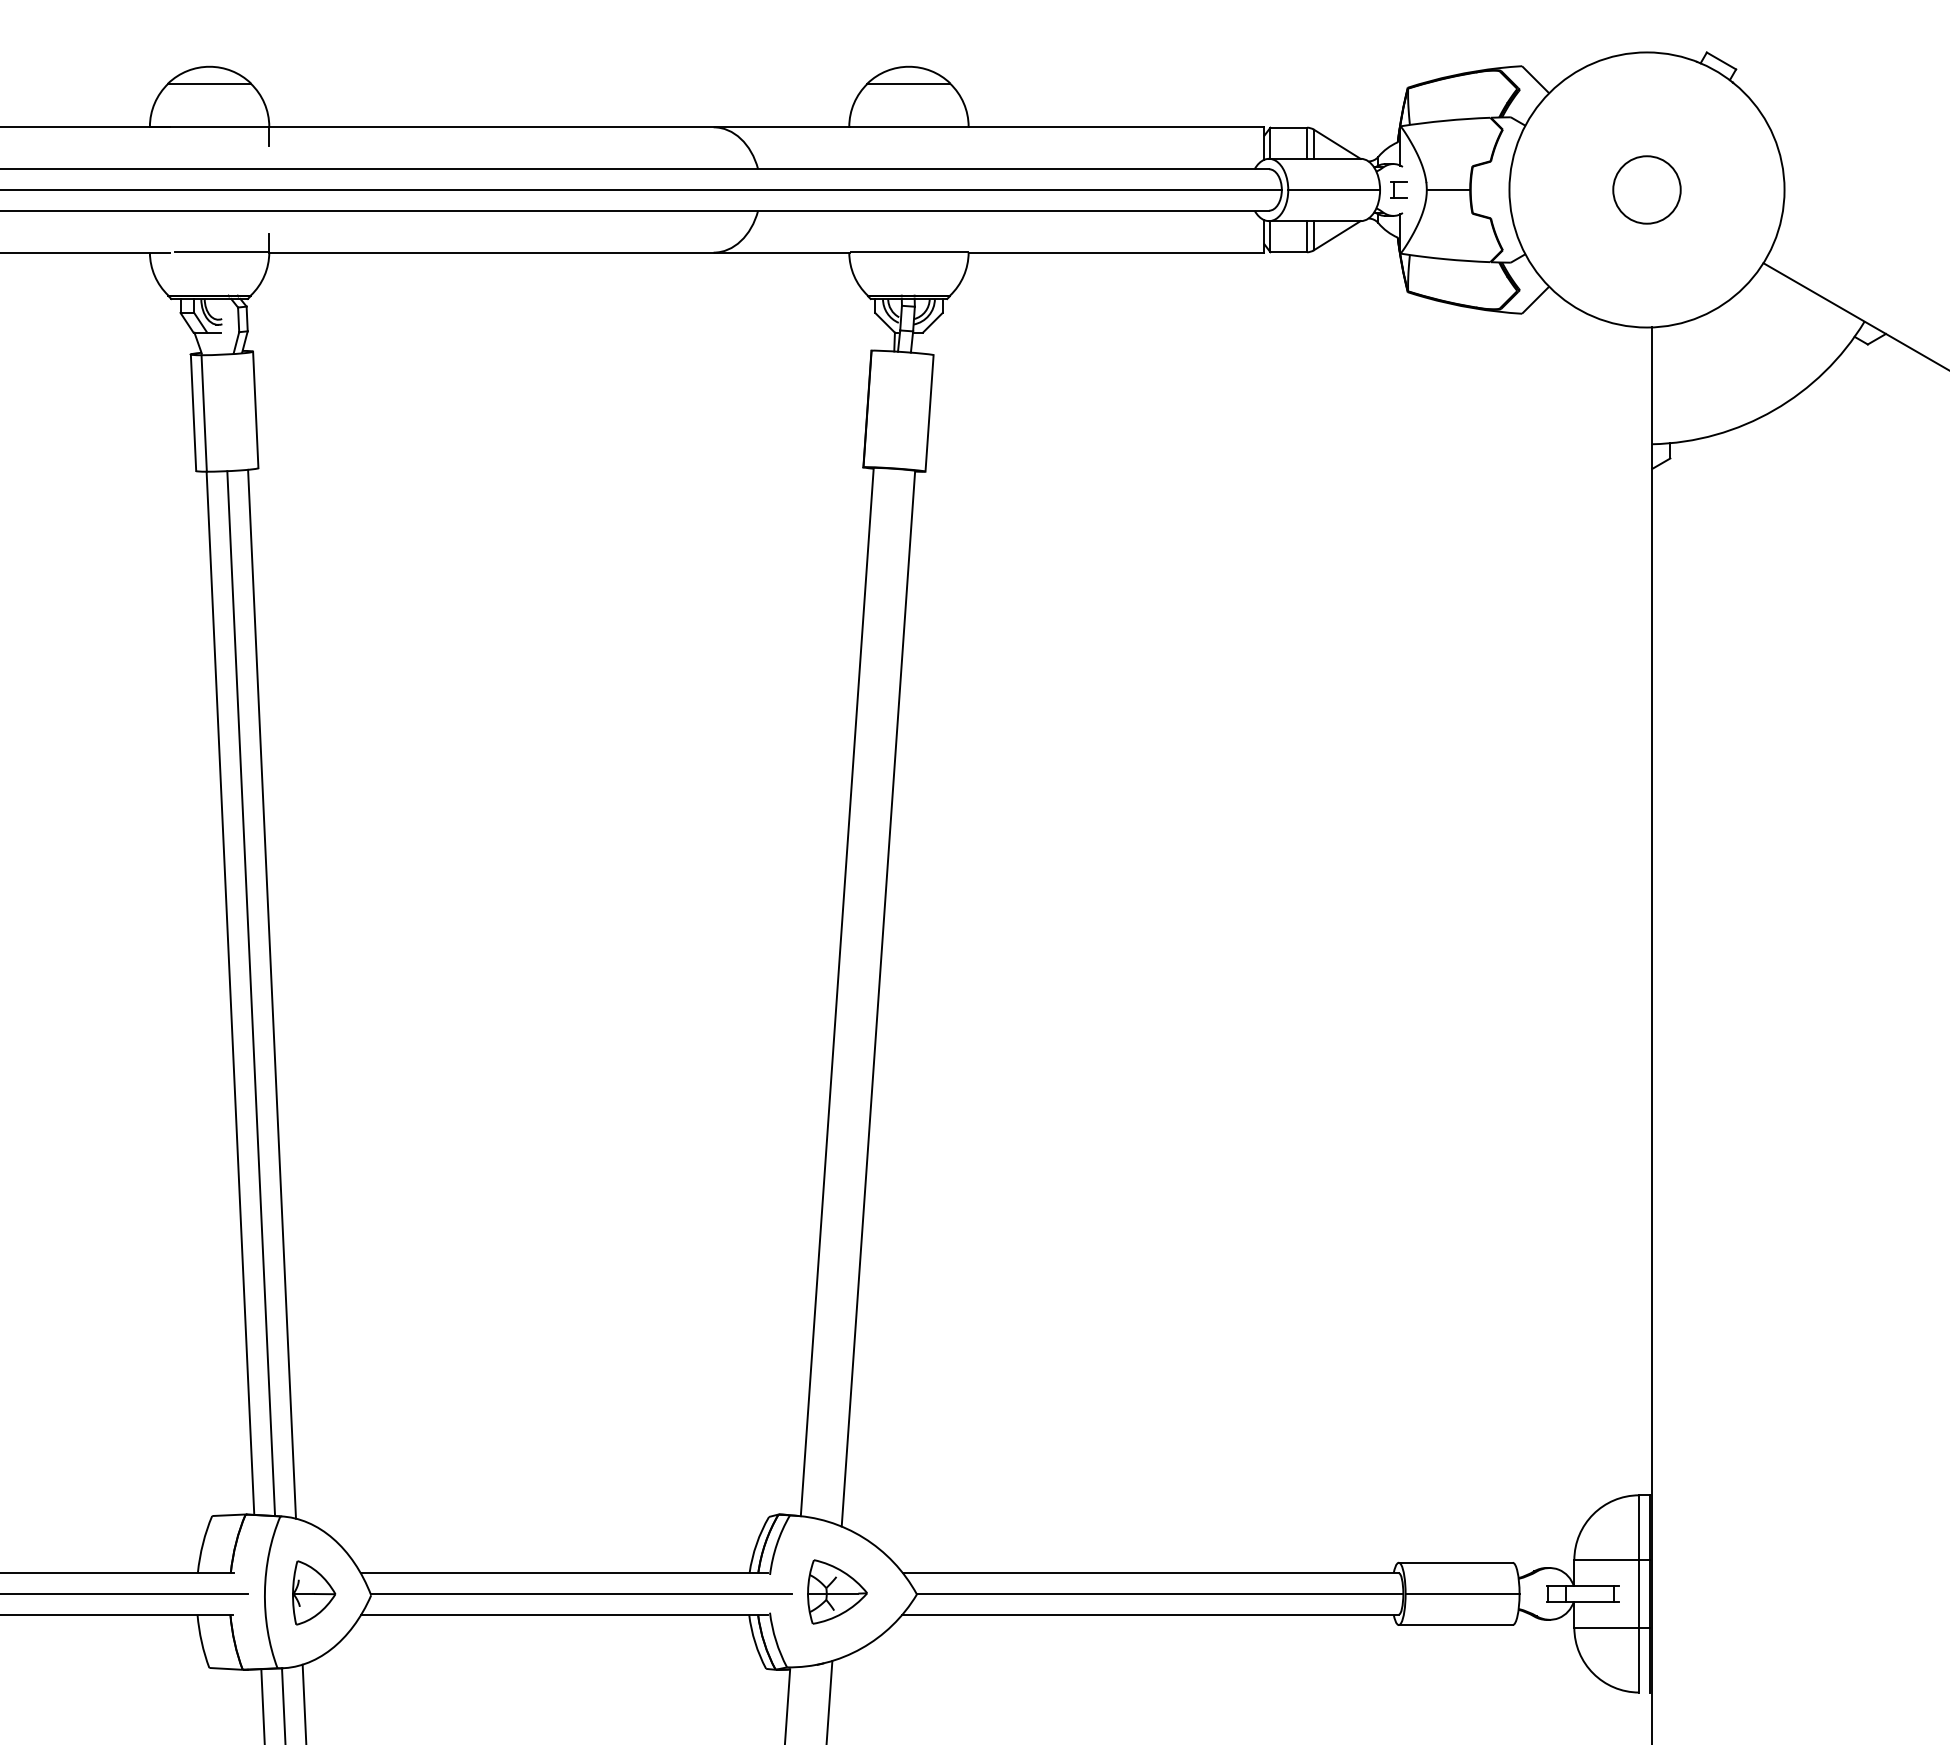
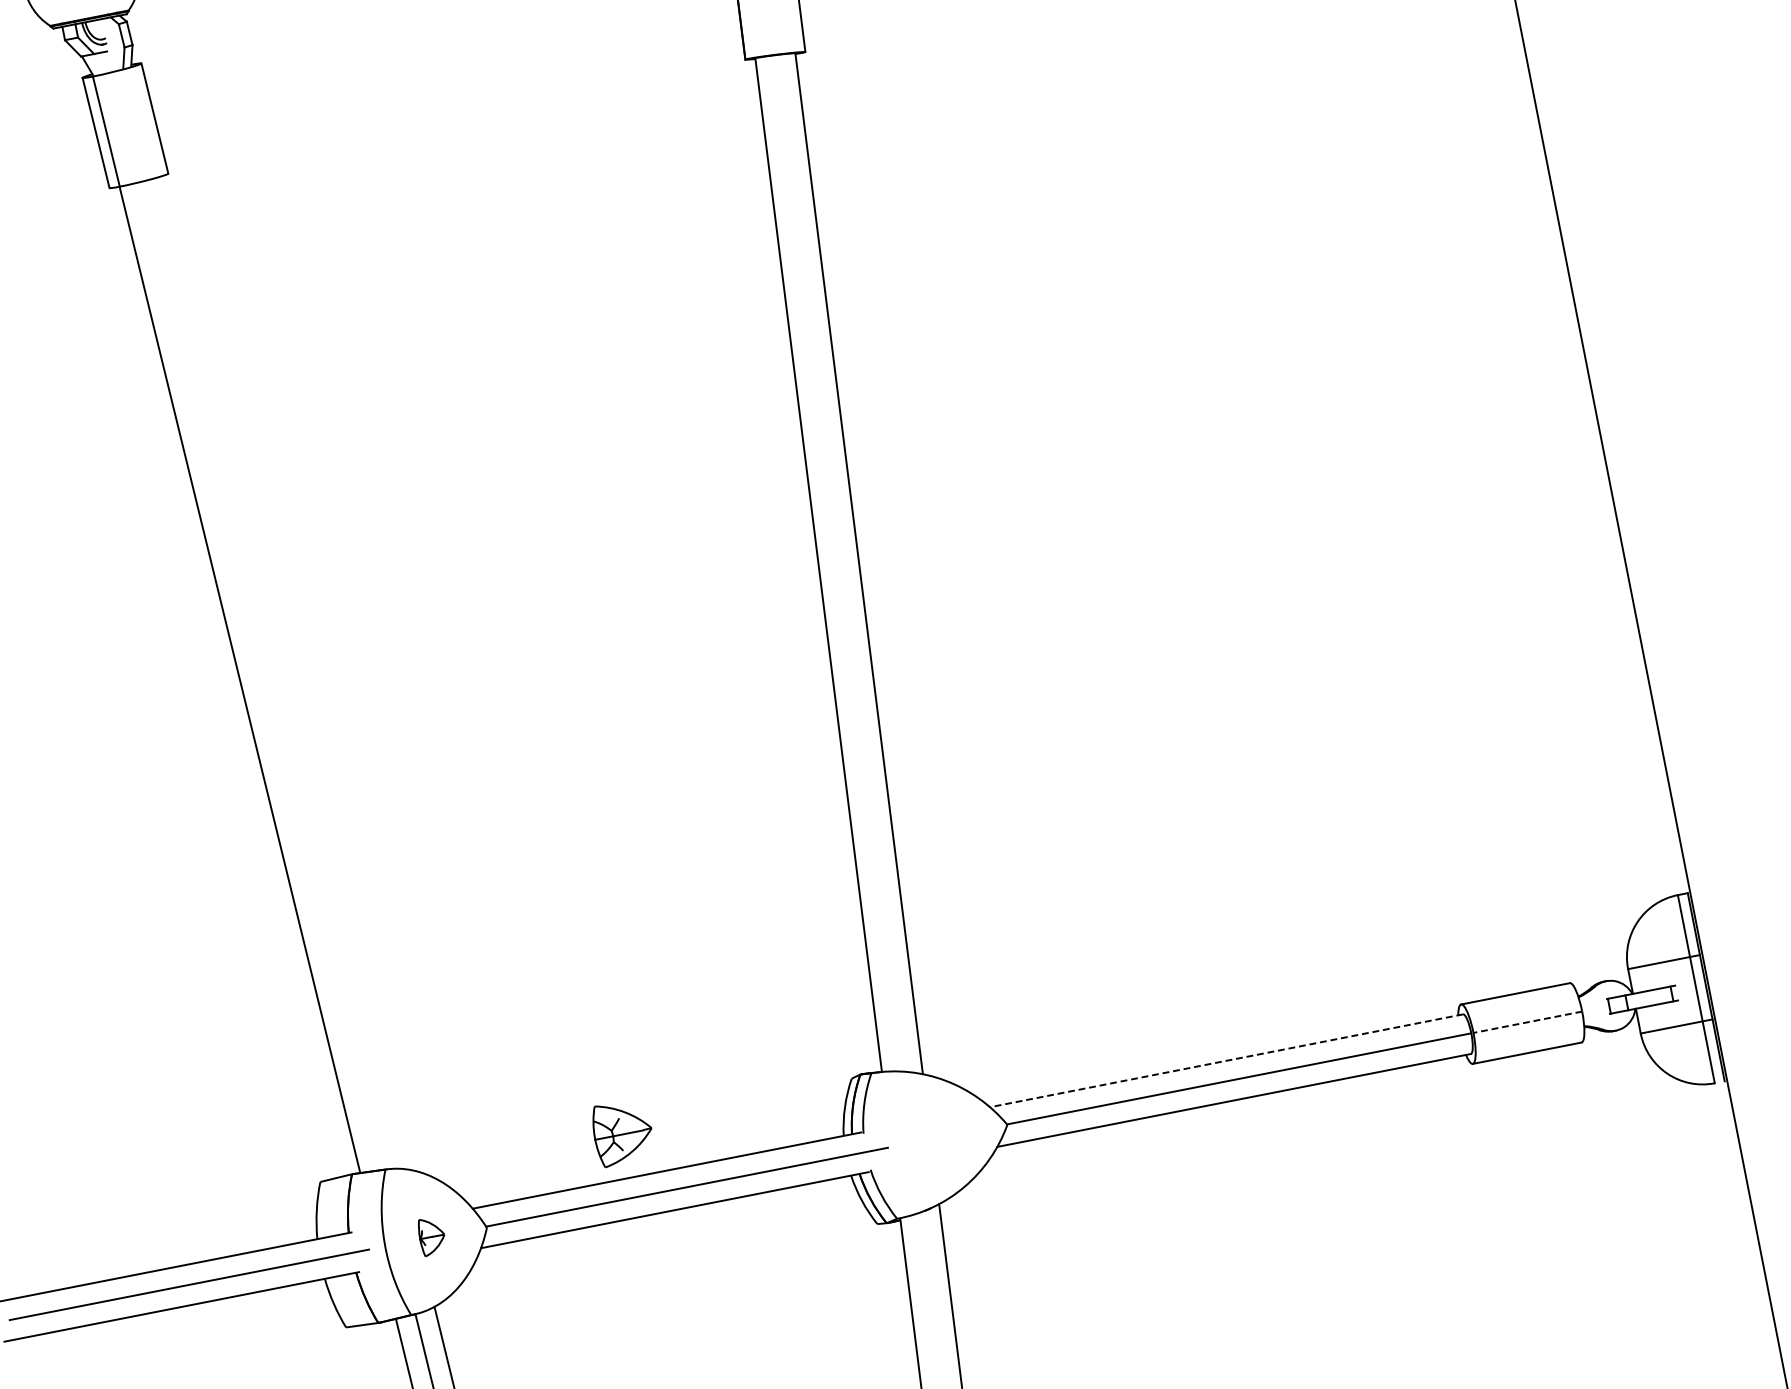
line: (251, 993) -> (260, 676), removed
line: (272, 993) -> (280, 672), removed
line: (1150, 1573) -> (1226, 1061), solid -> dashed
part: (837, 1591) -> (622, 1132), moved
part: (314, 1592) -> (432, 1235), size x0.6
line: (1462, 1593) -> (1527, 1021), solid -> dashed

